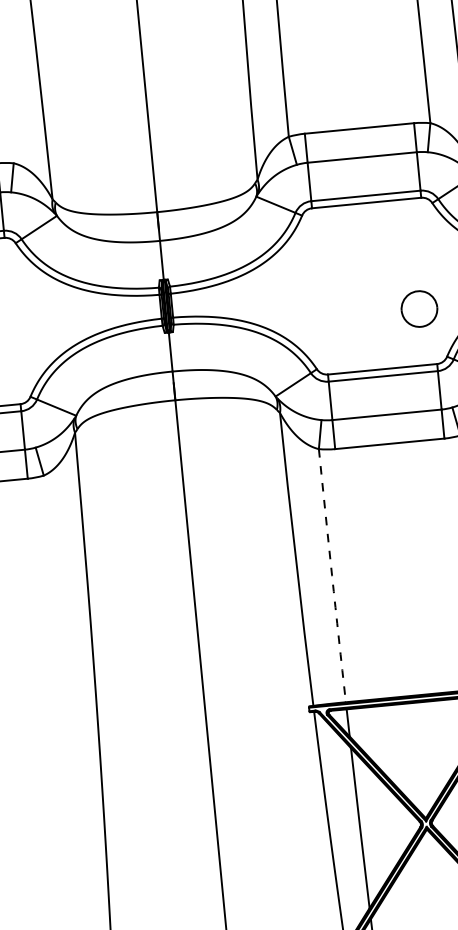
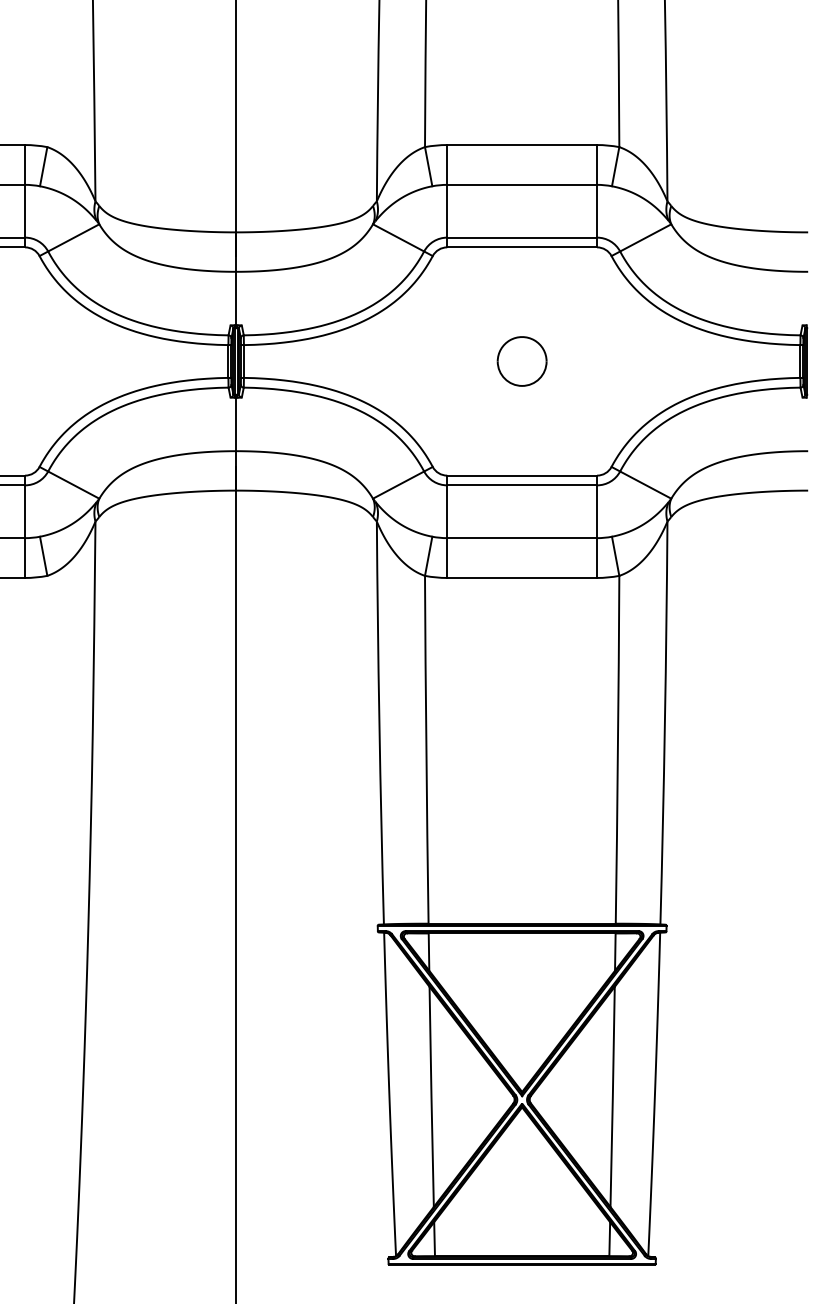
part: (418, 309) -> (521, 361), moved
arc: (332, 575) -> (426, 749), dashed -> solid

